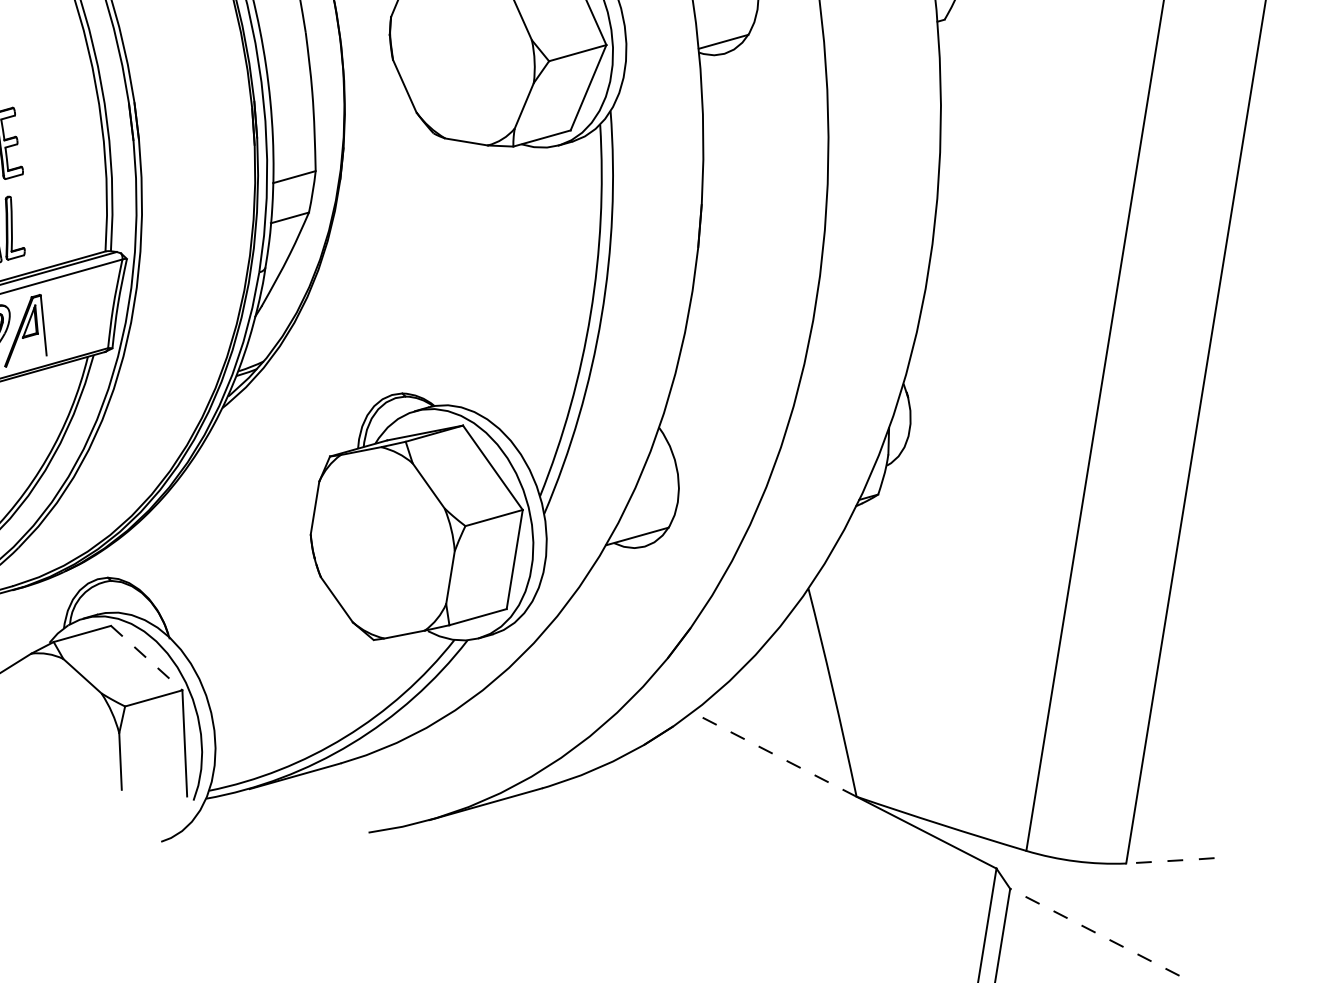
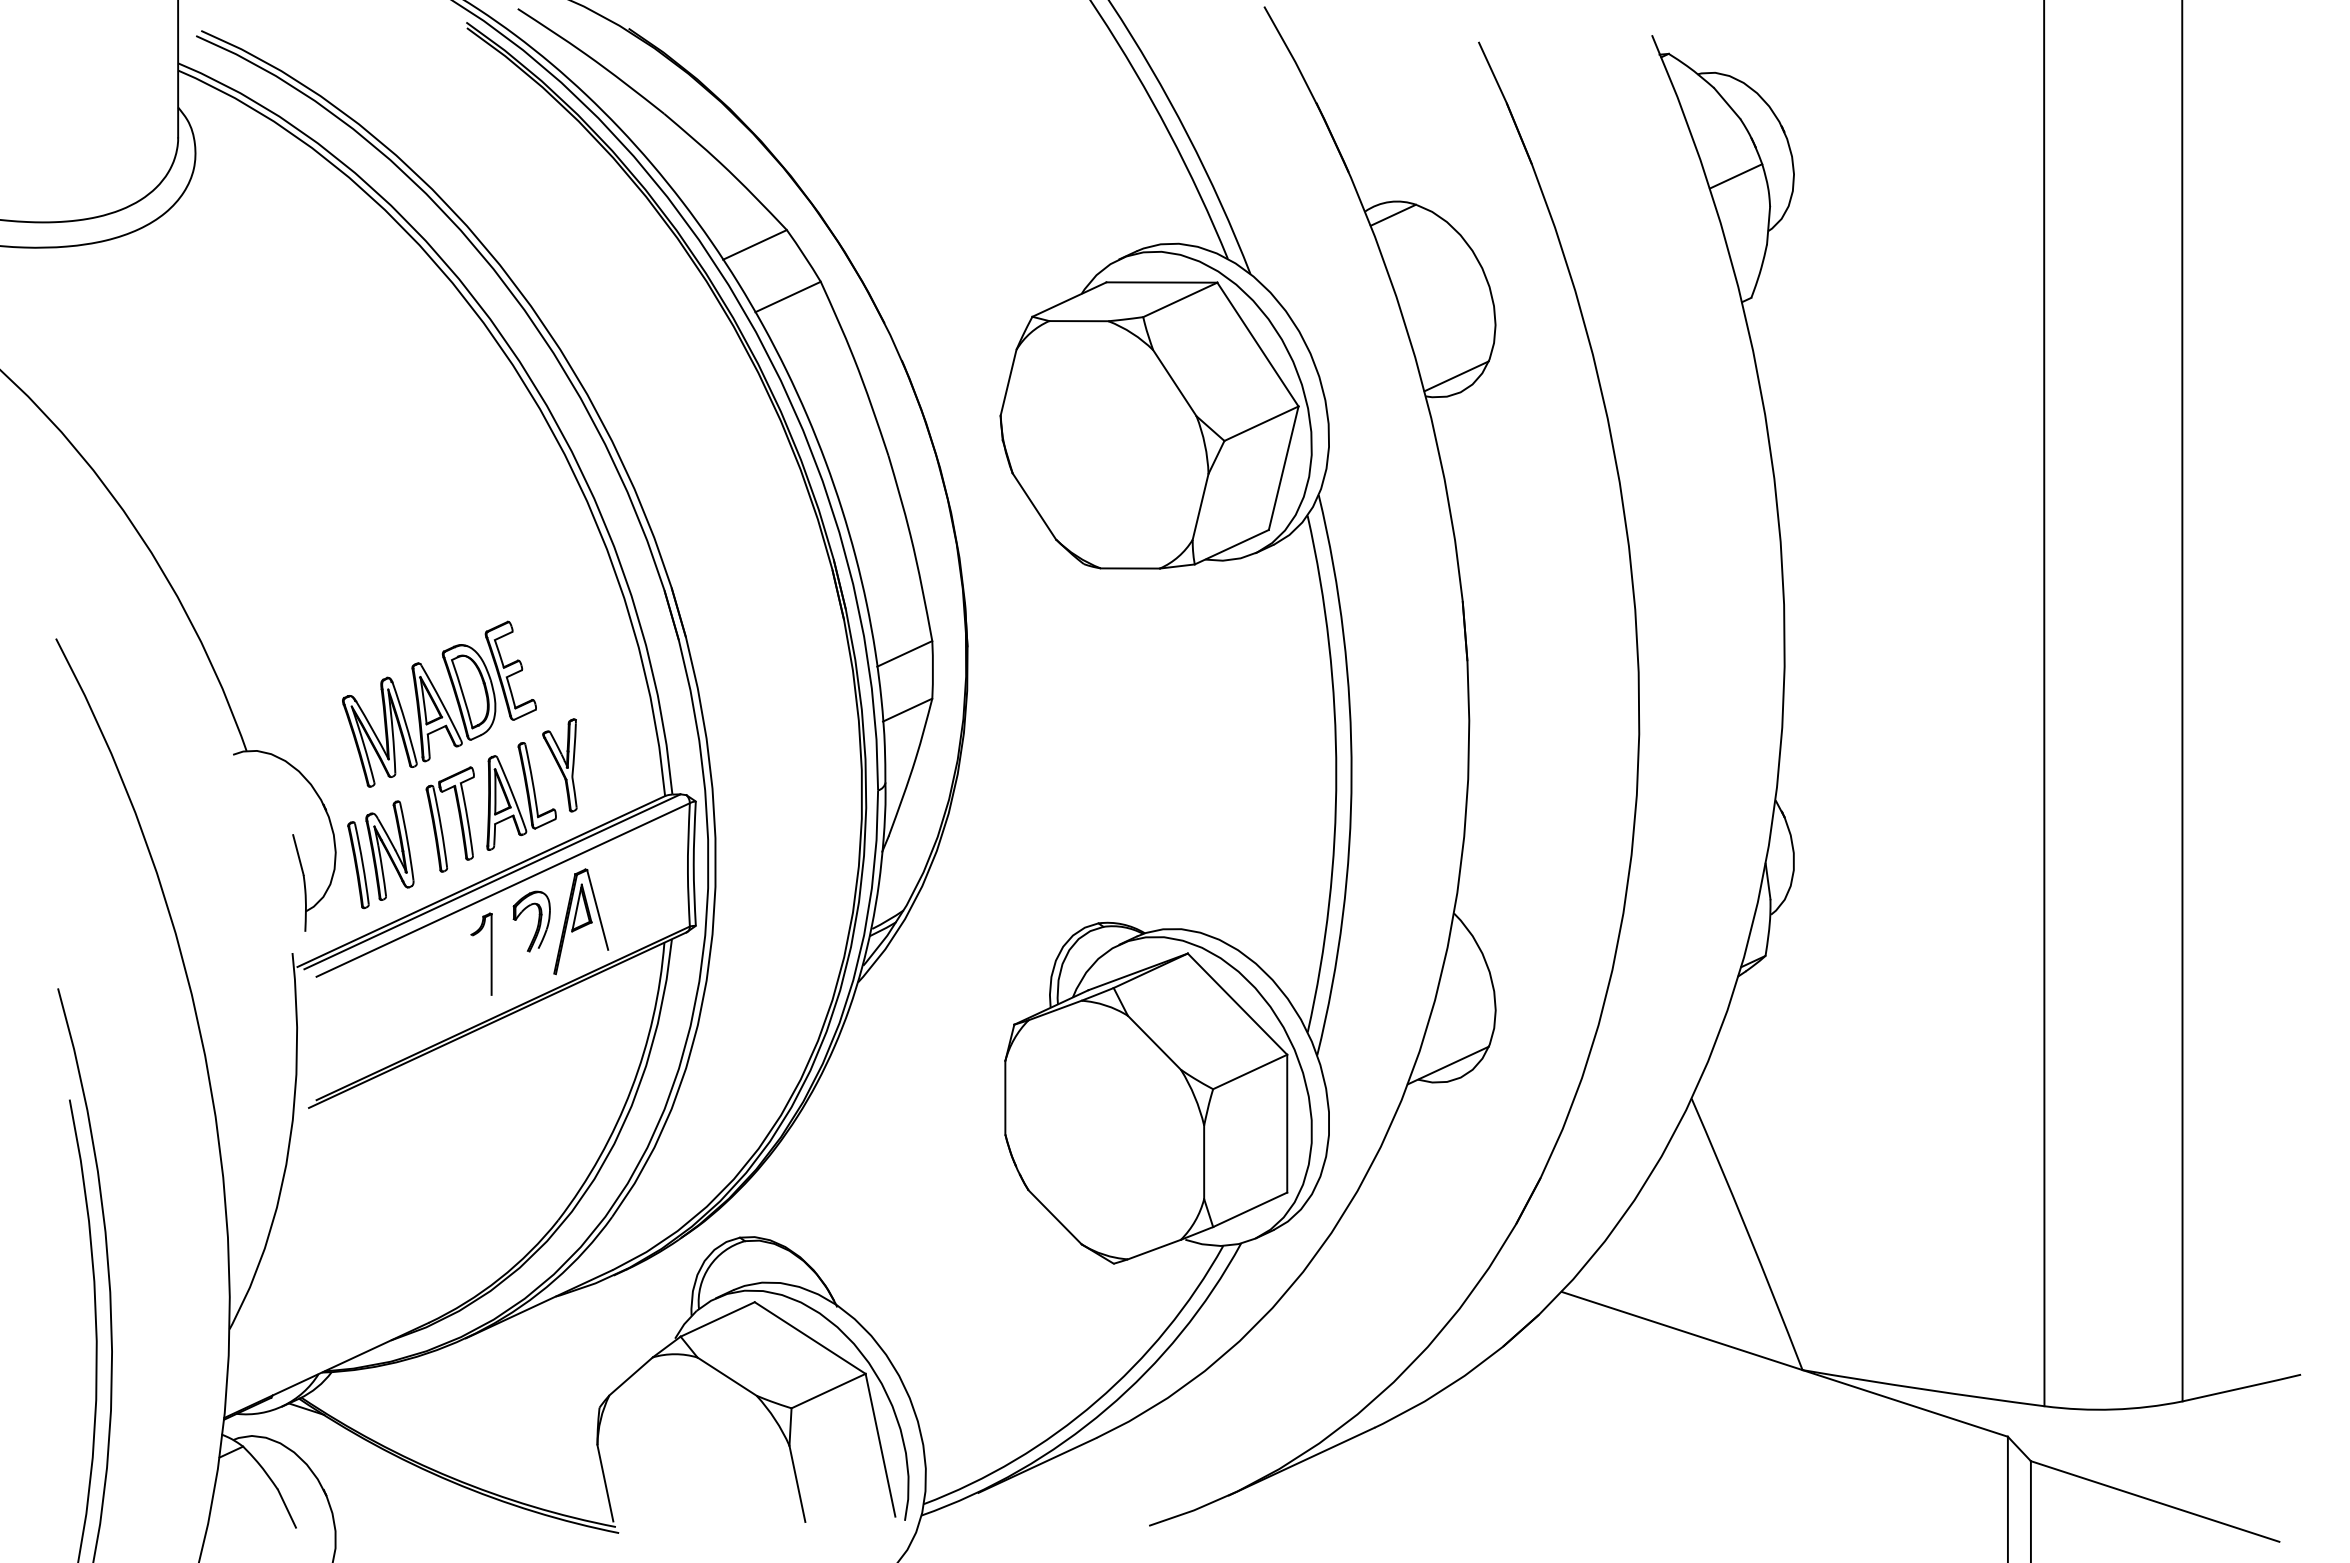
part: (33, 217) -> (559, 765), added
line: (146, 658) -> (810, 1338), dashed -> solid
line: (774, 754) -> (1682, 1330), dashed -> solid
line: (1170, 861) -> (2242, 1388), dashed -> solid
line: (1095, 932) -> (2155, 1501), dashed -> solid

